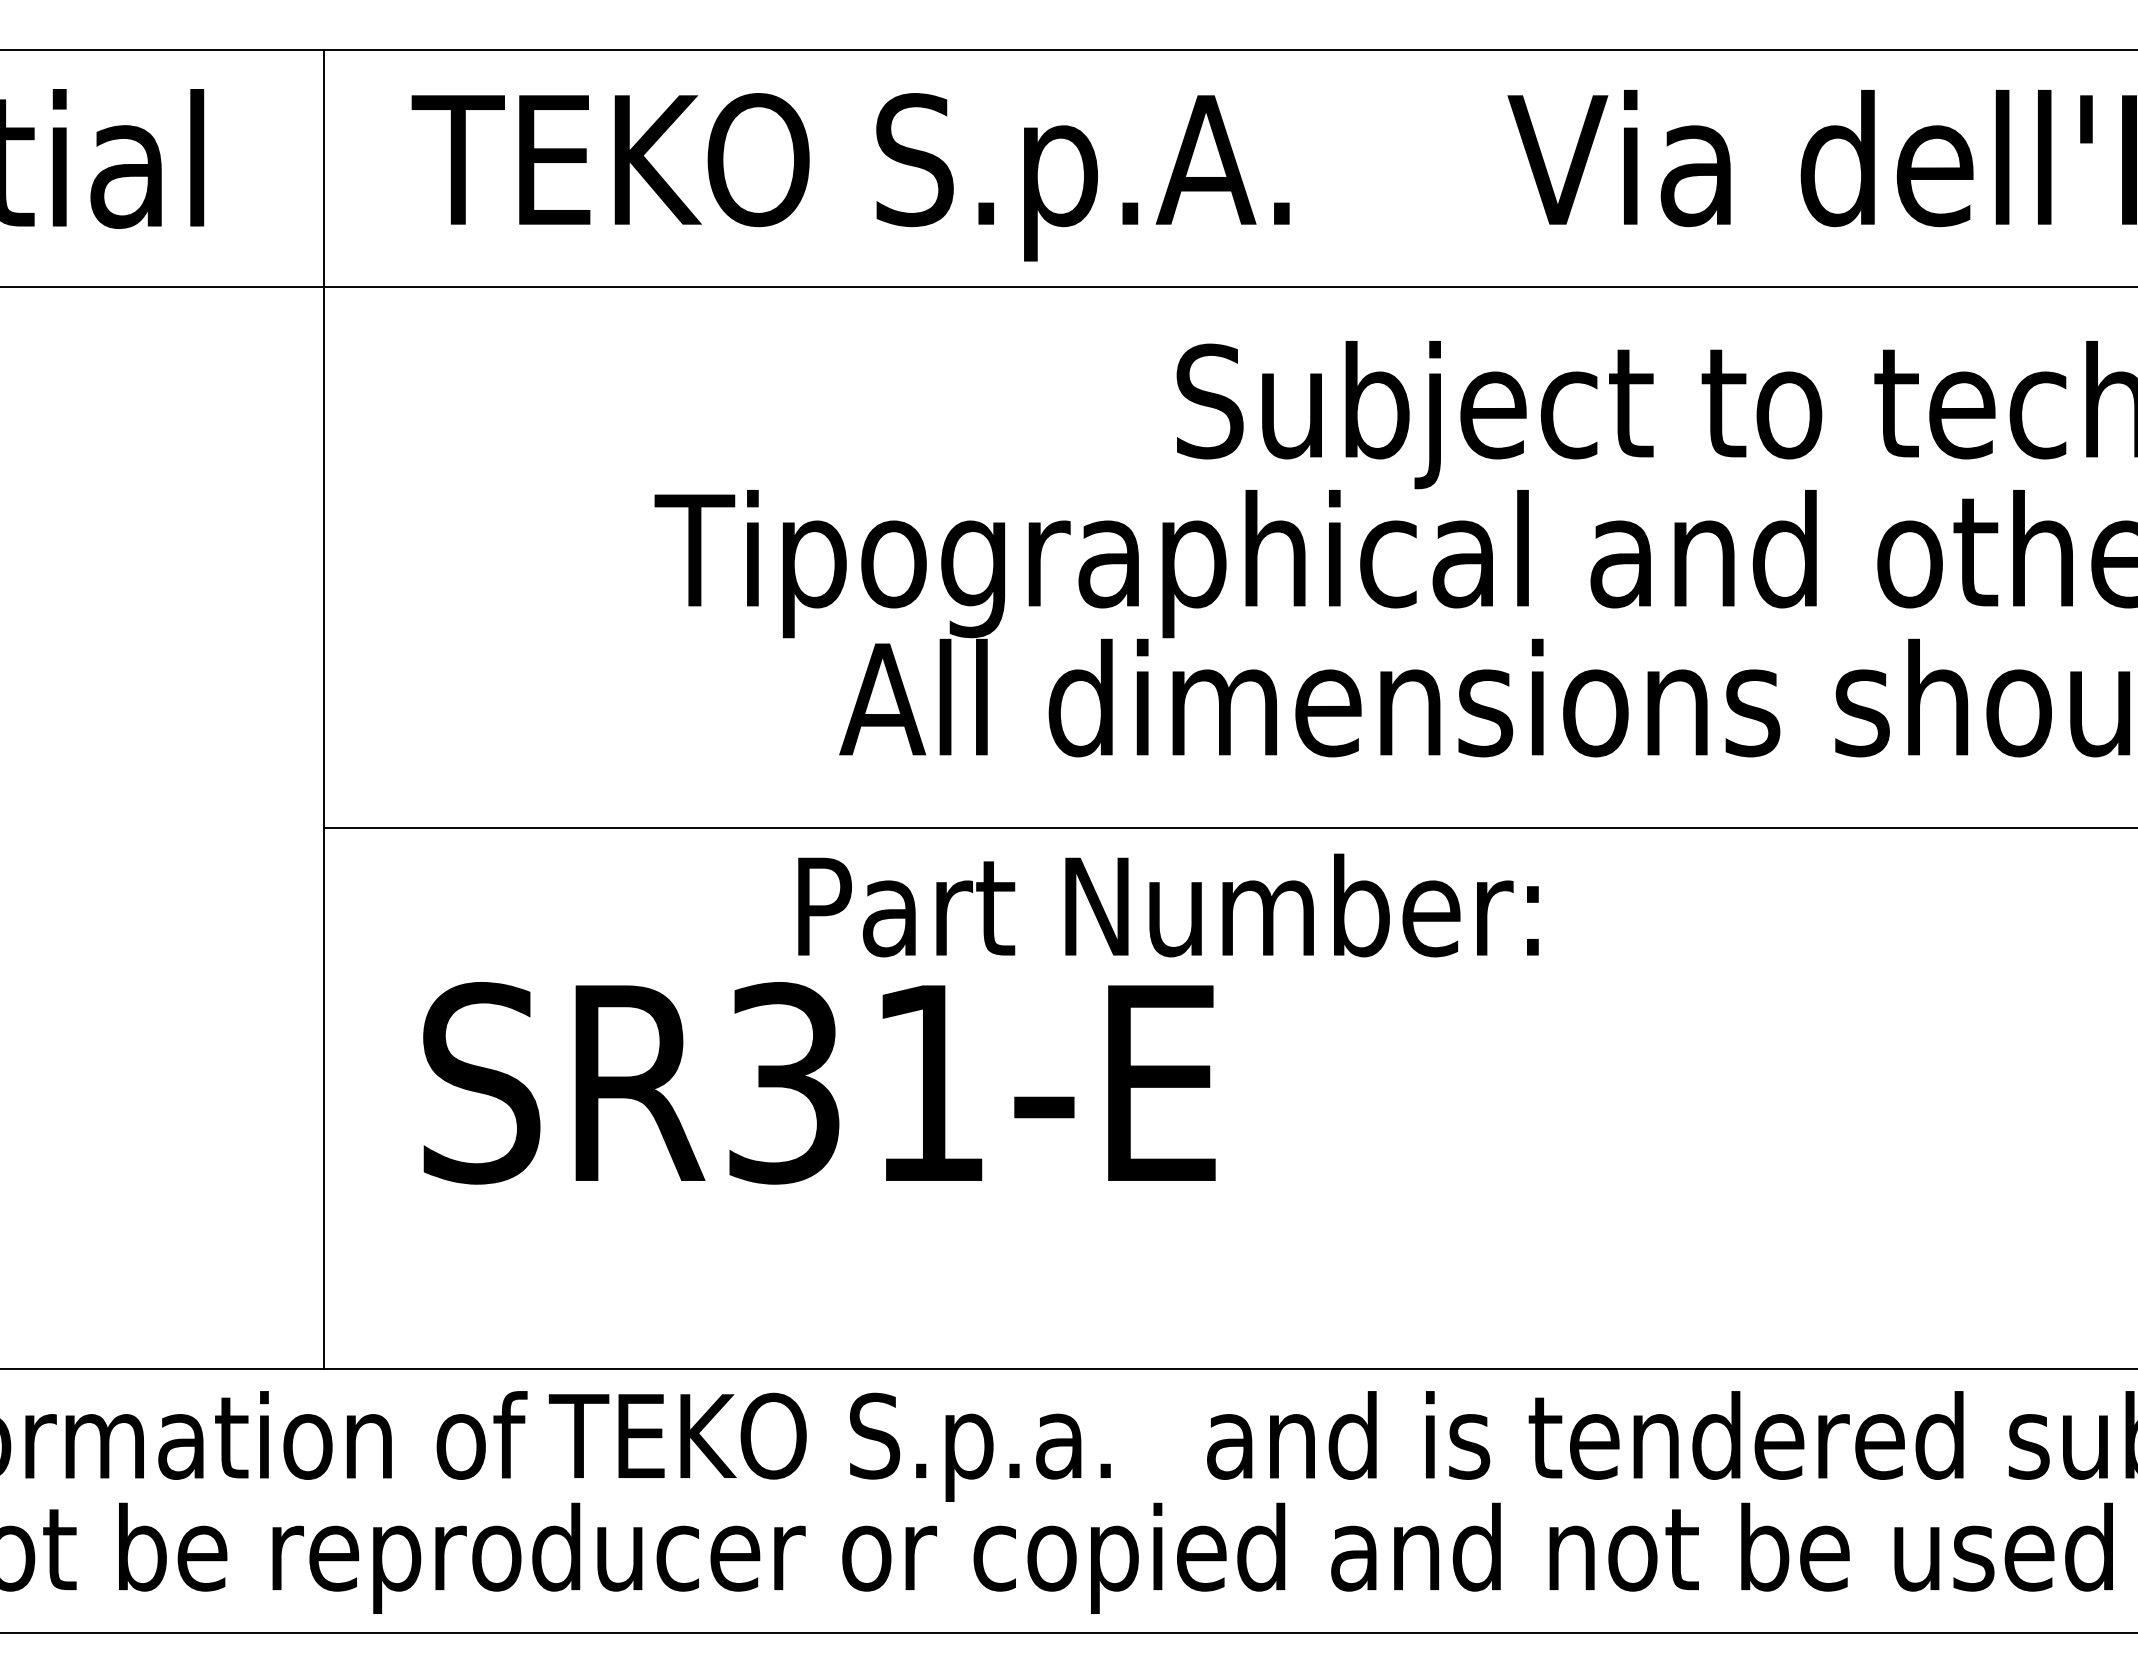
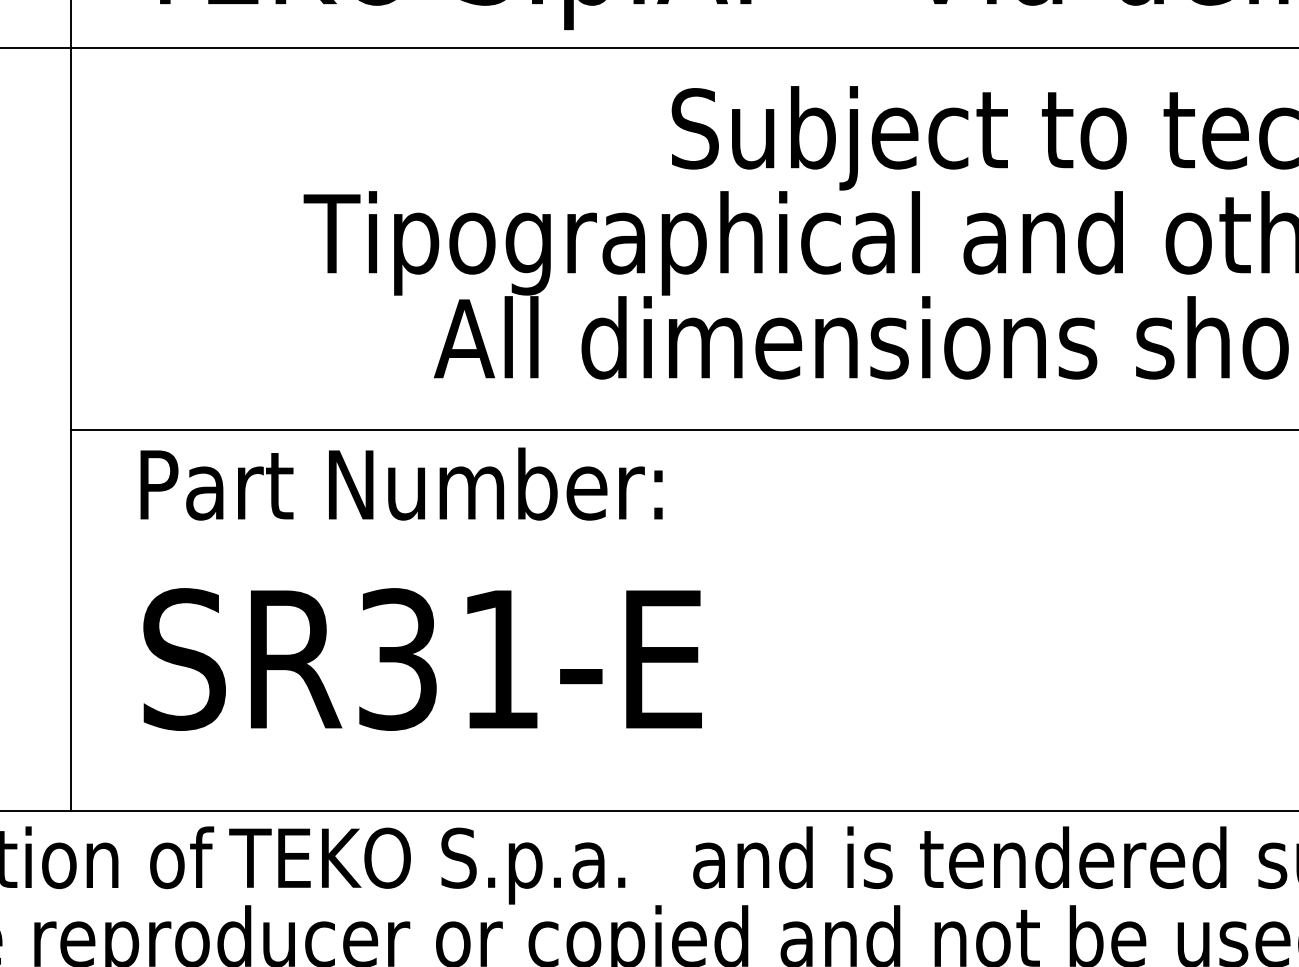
text: (1168, 905) -> (401, 484), moved
text: (819, 1083) -> (422, 659), moved

